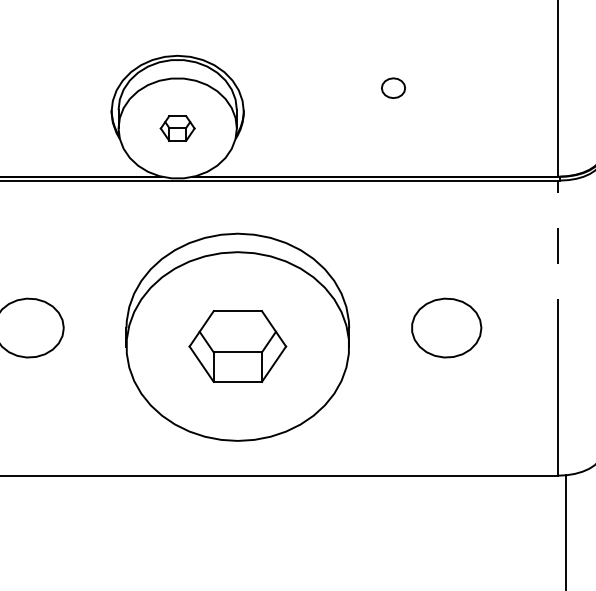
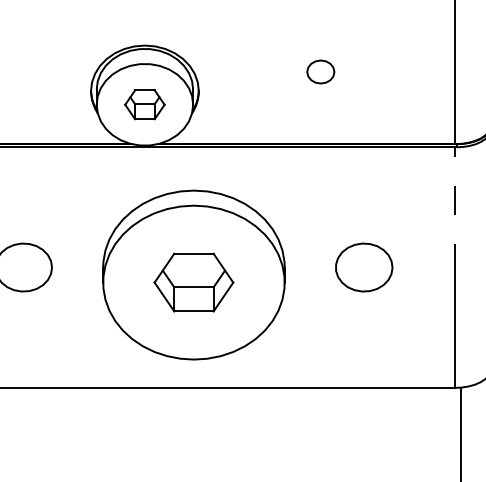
part: (393, 87) -> (320, 71), size x1.43
part: (177, 128) -> (144, 104), size x1.43

